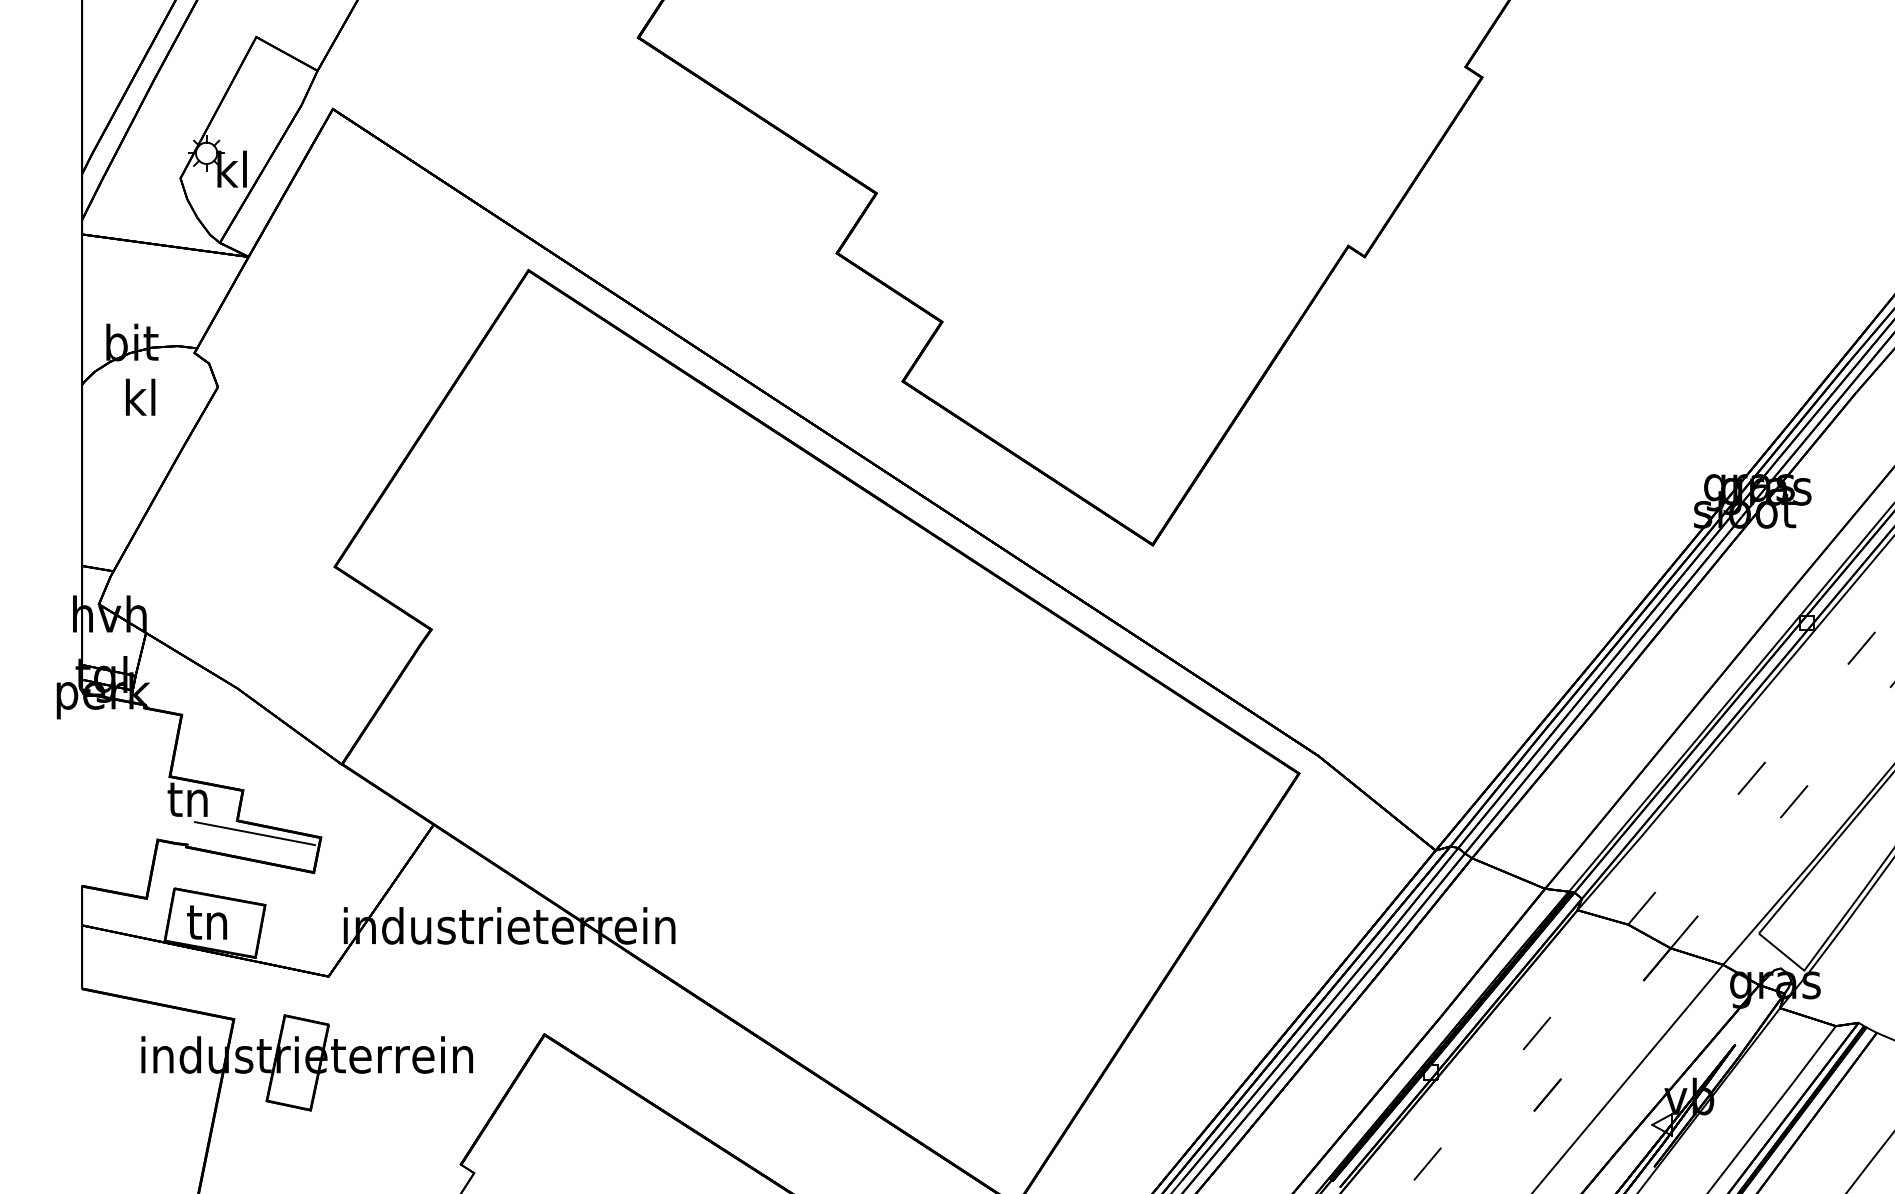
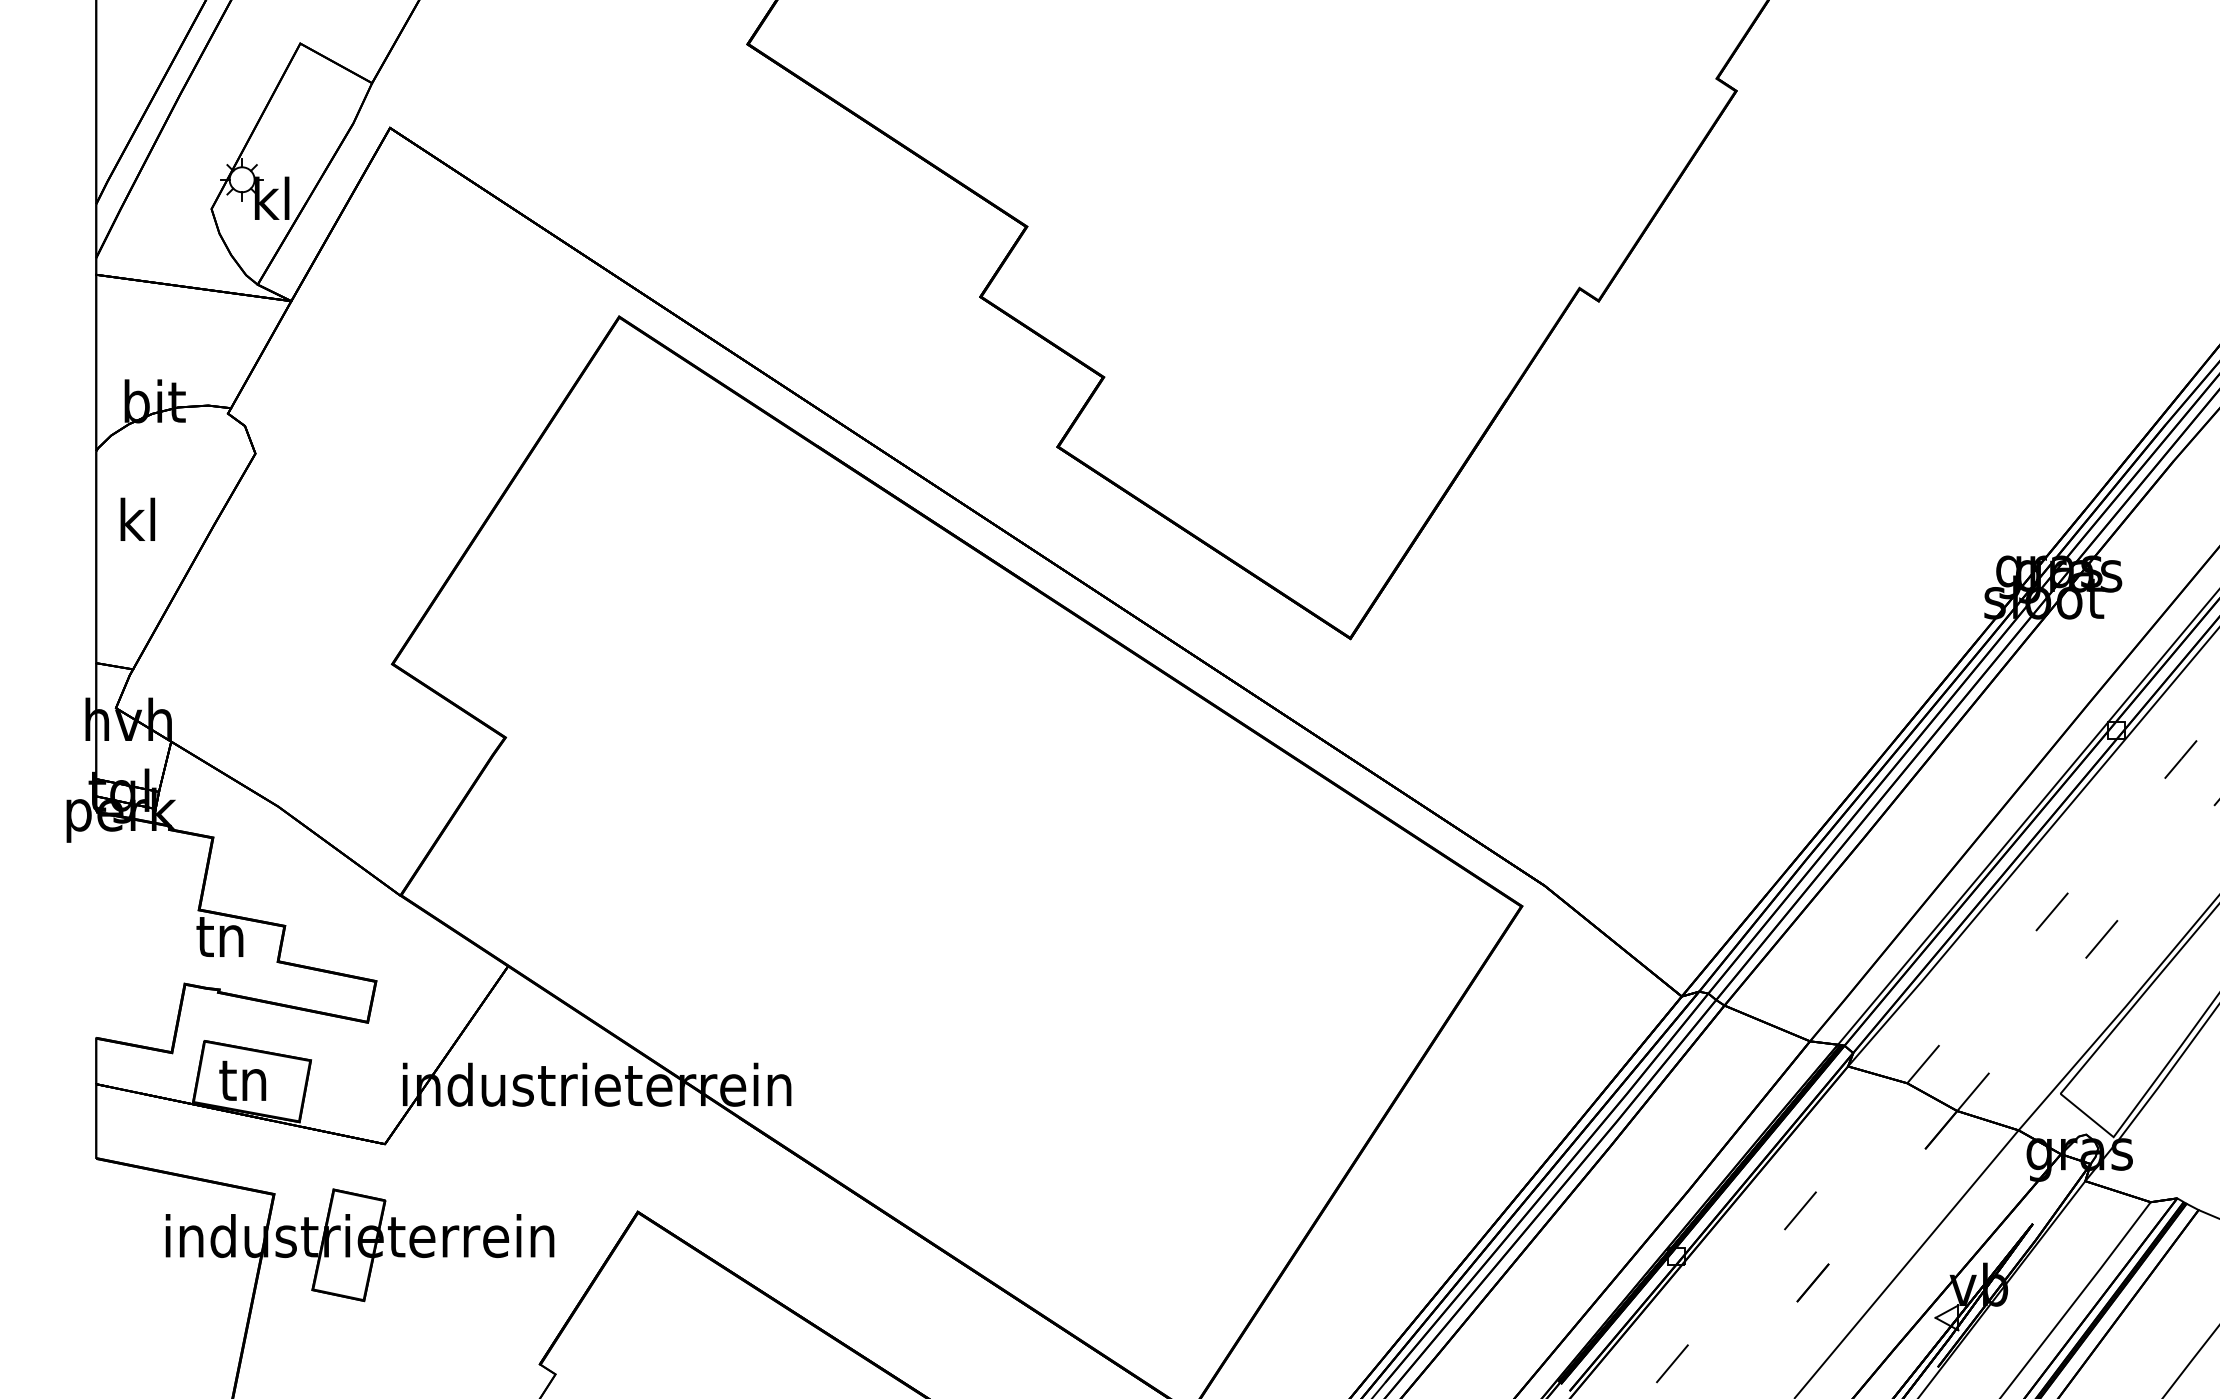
text: (140, 396) -> (137, 518), moved
line: (254, 833) -> (298, 976), removed

